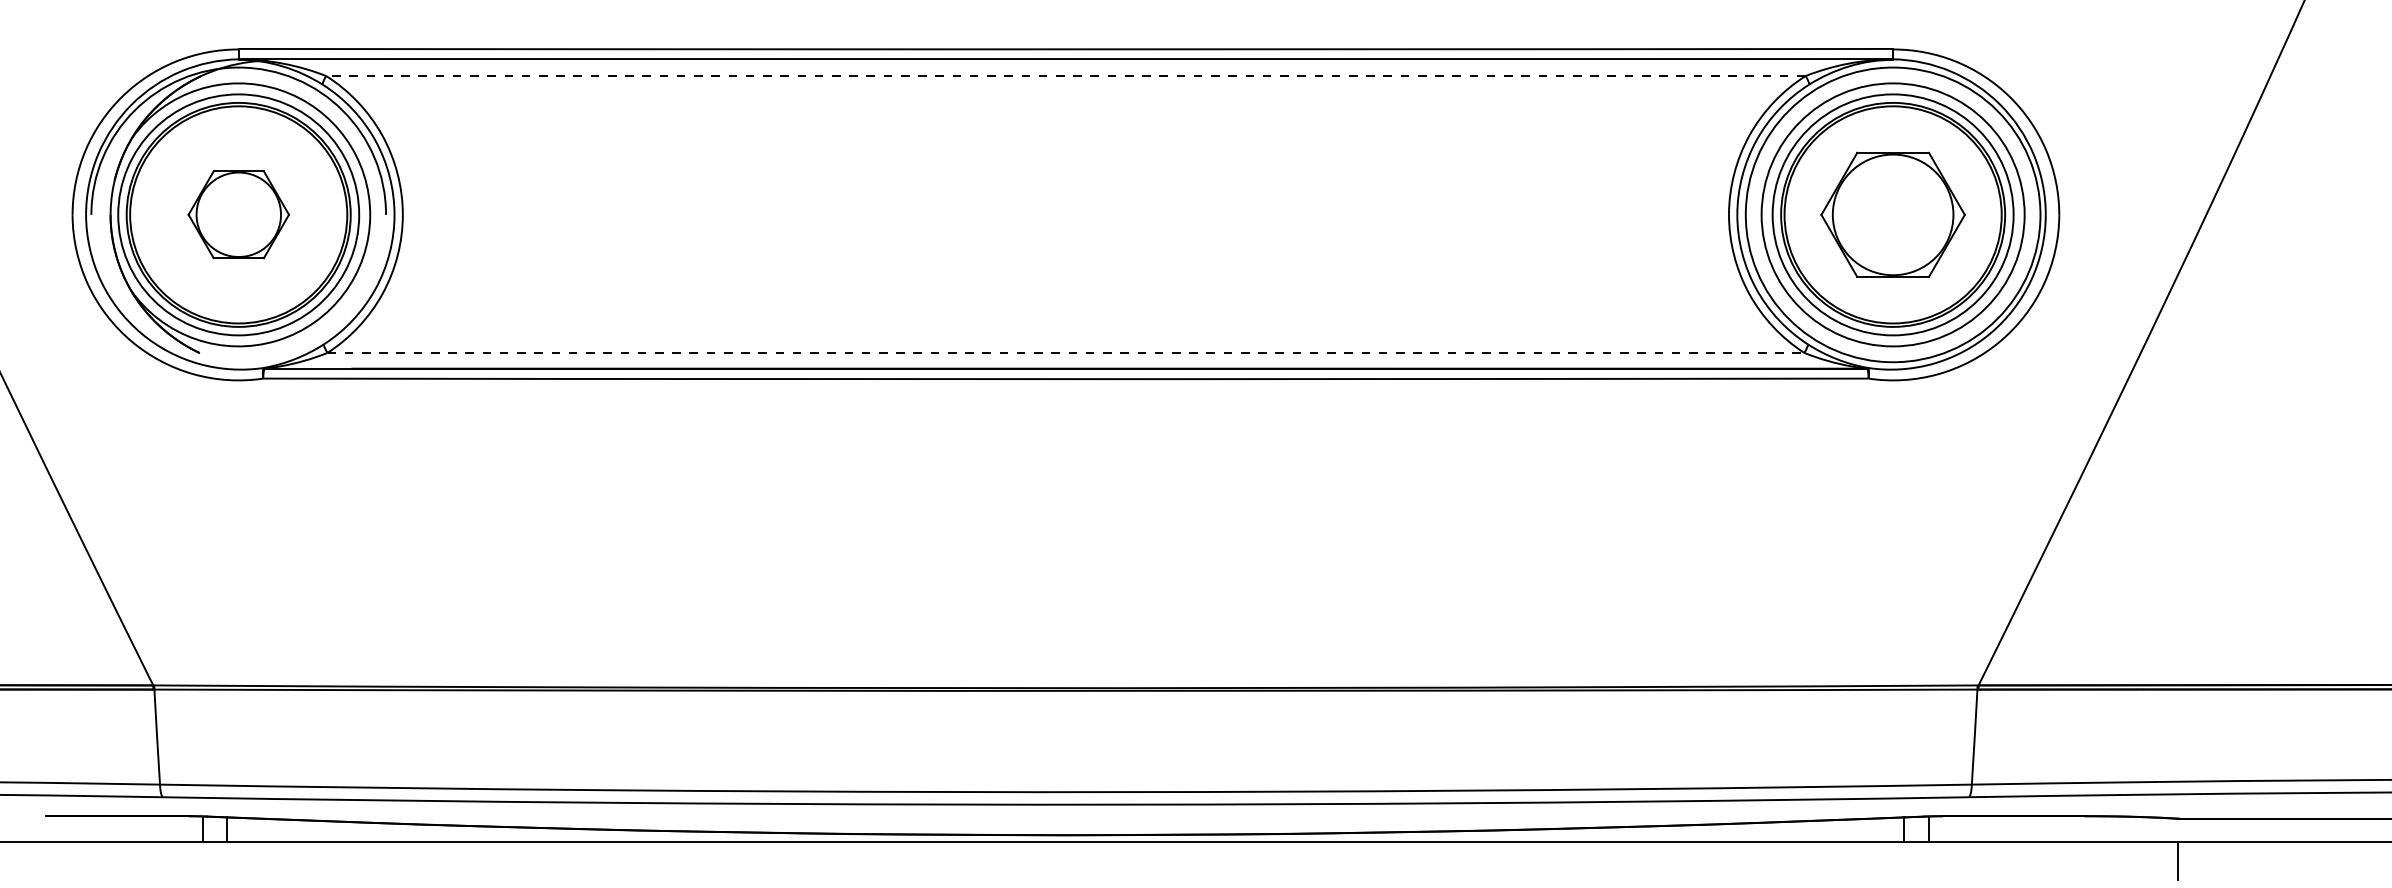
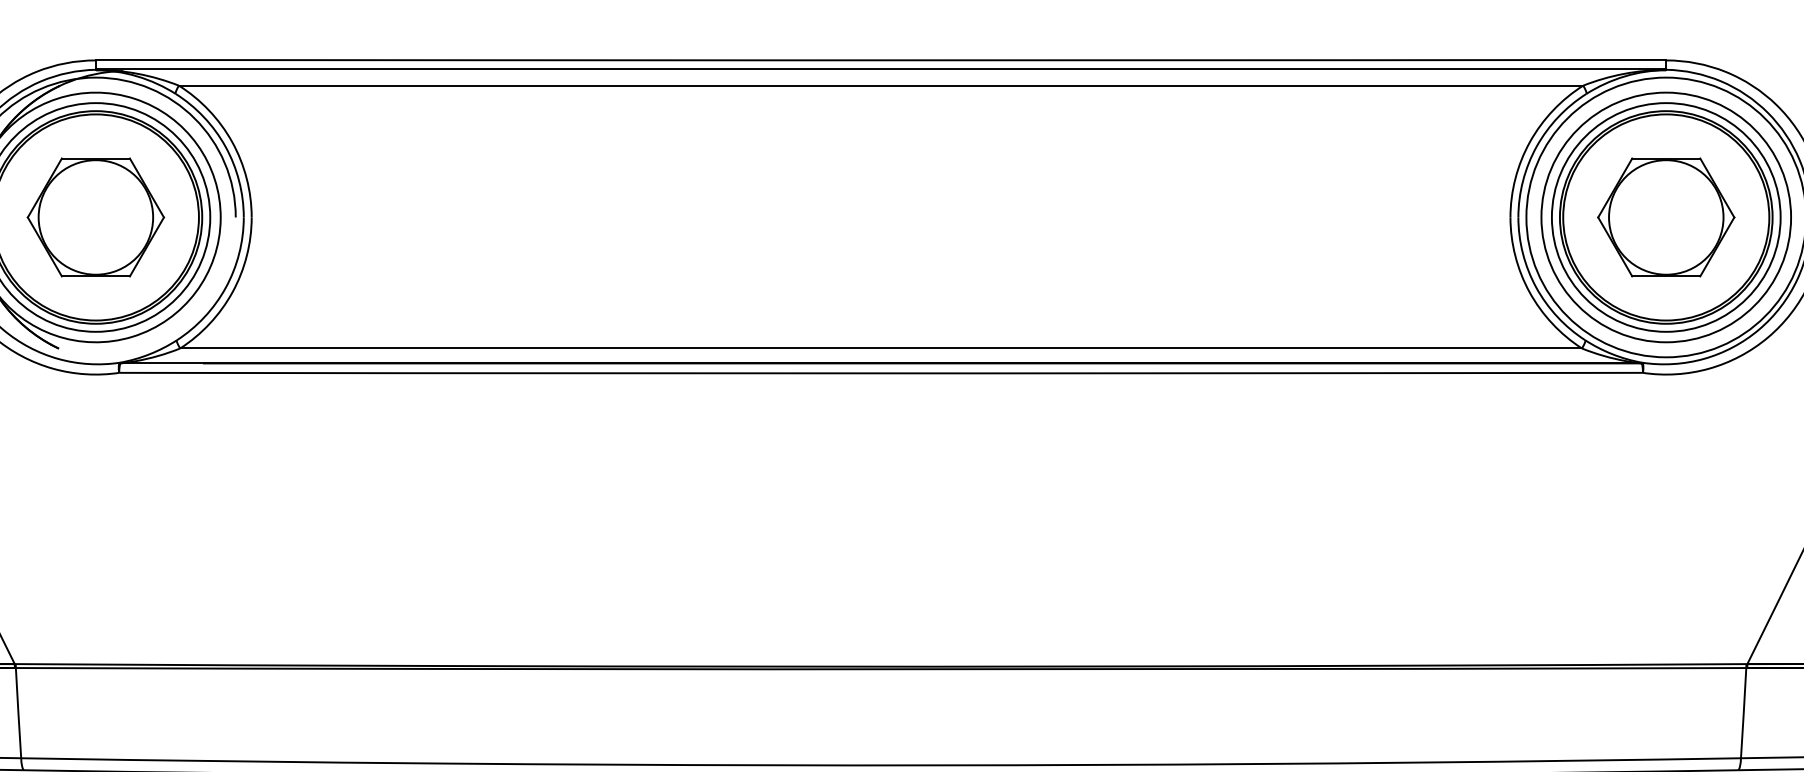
line: (1065, 76) -> (880, 86), dashed -> solid
part: (238, 214) -> (95, 217), size x1.43
line: (1066, 352) -> (881, 348), dashed -> solid

